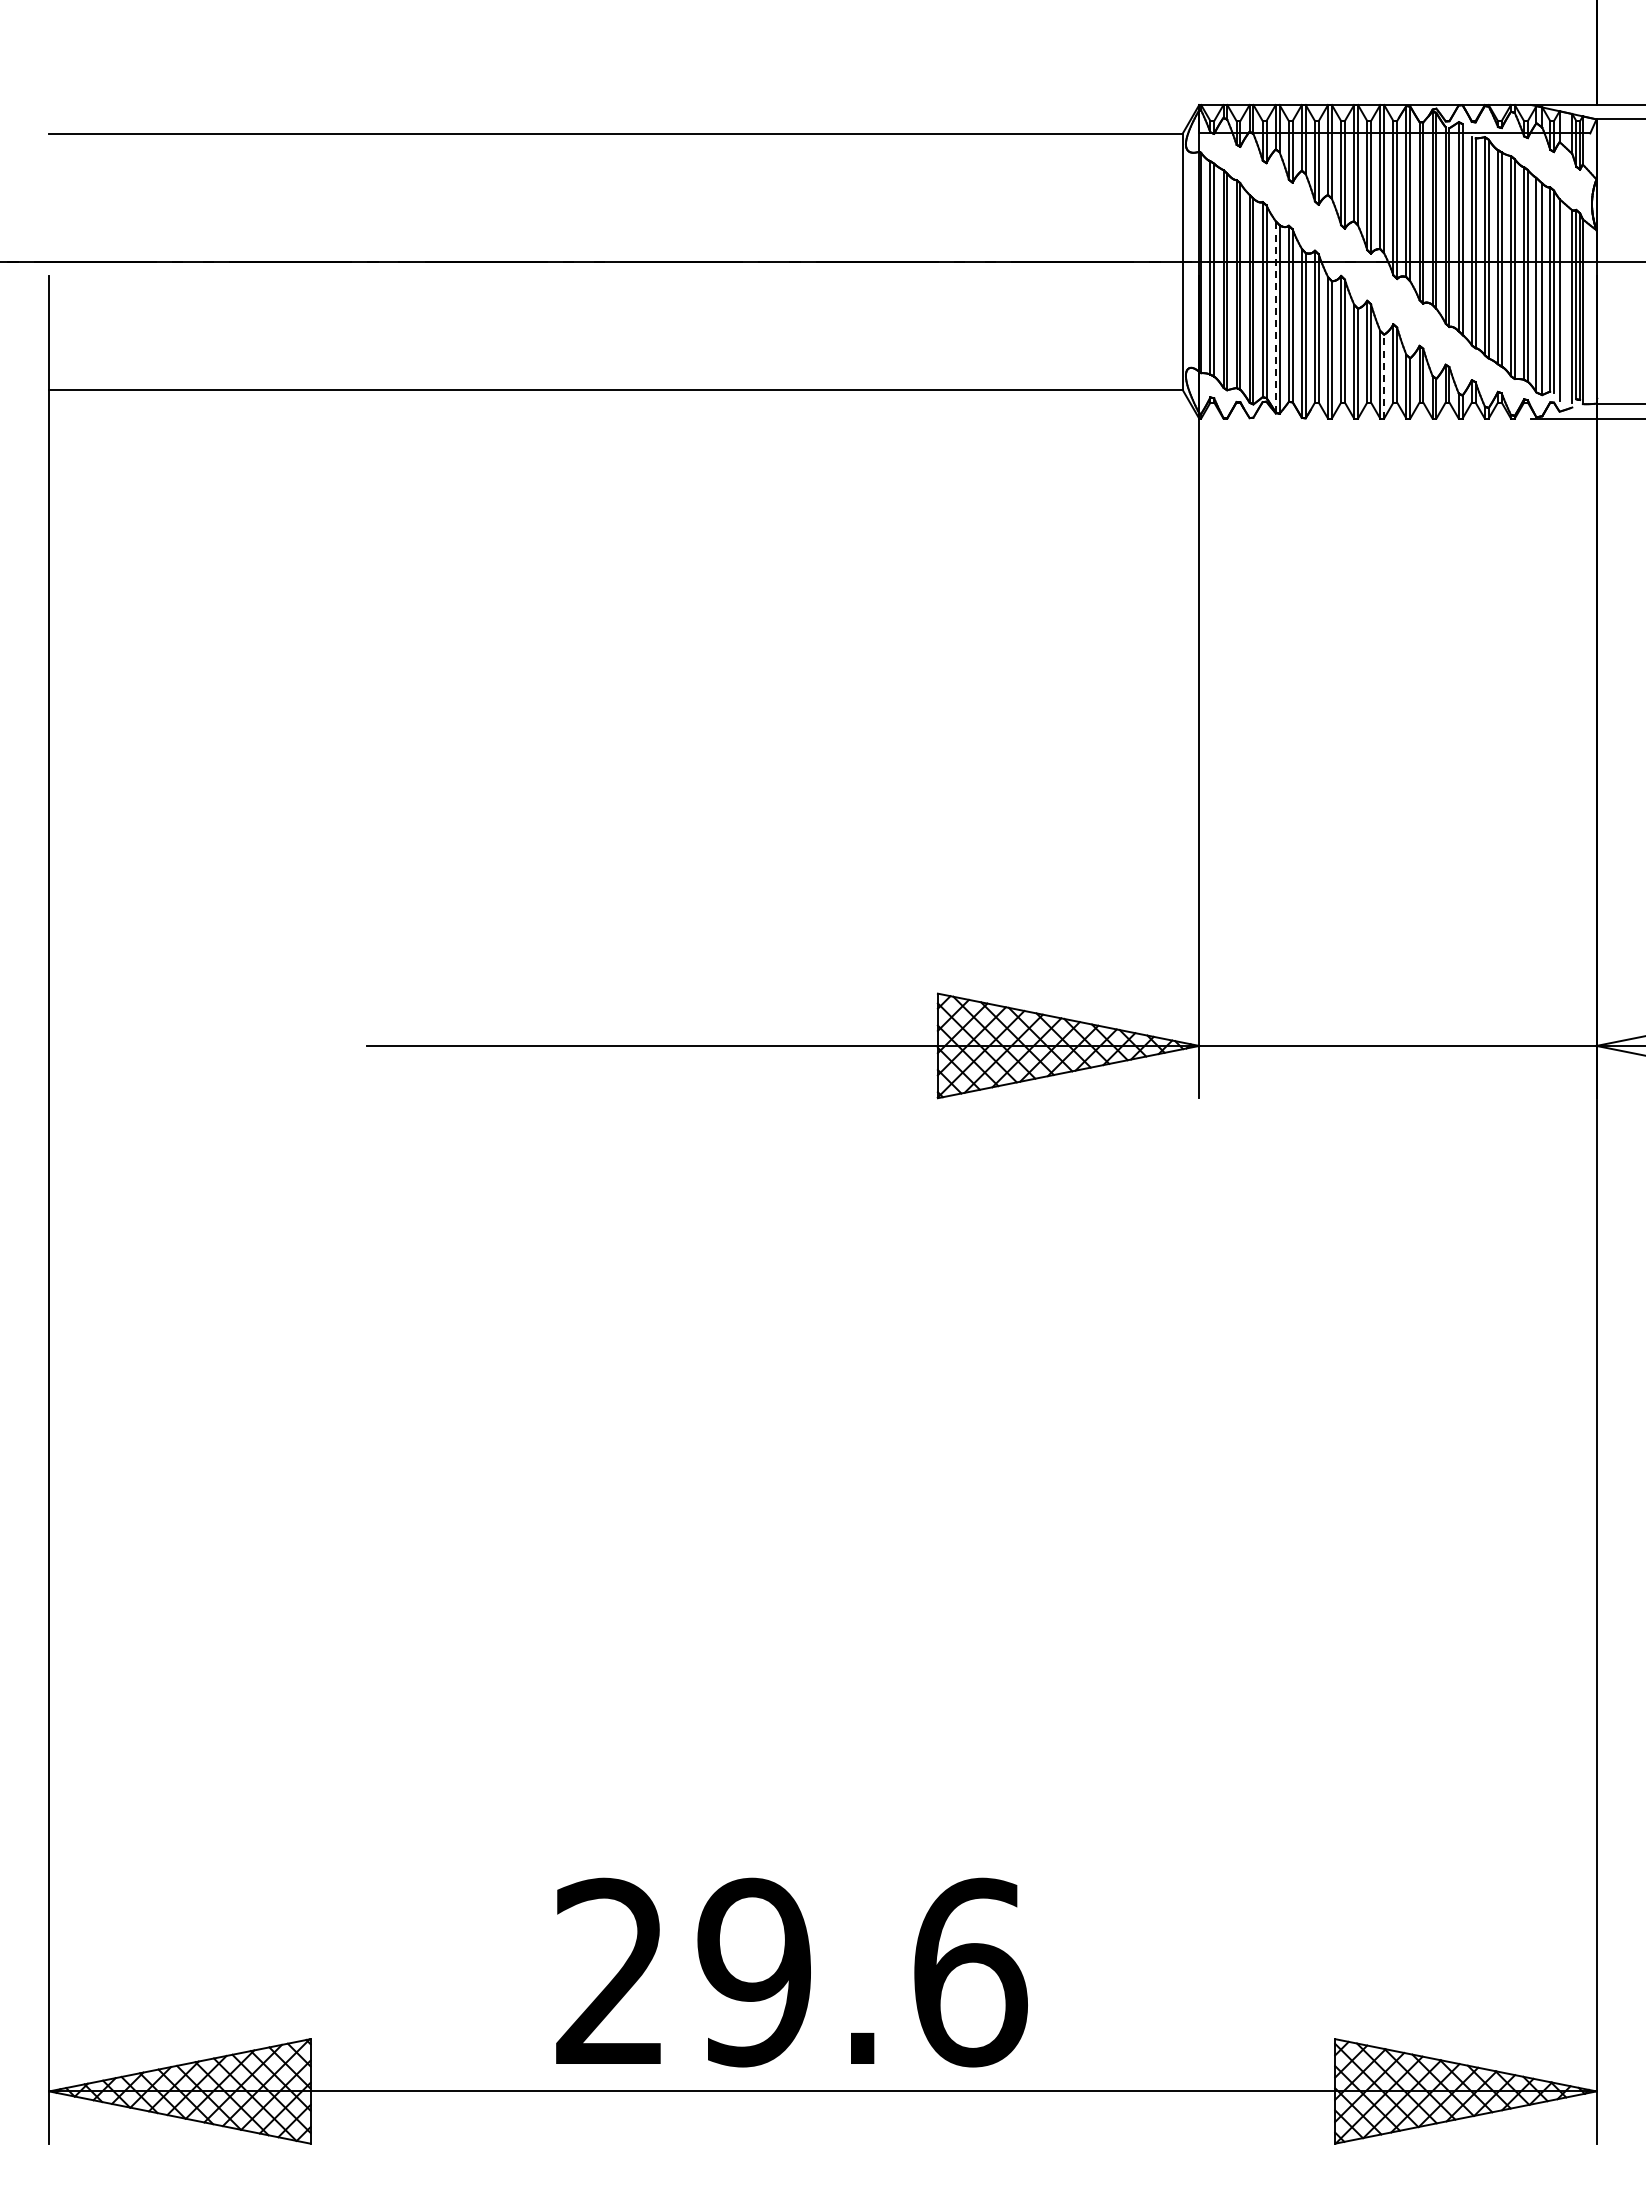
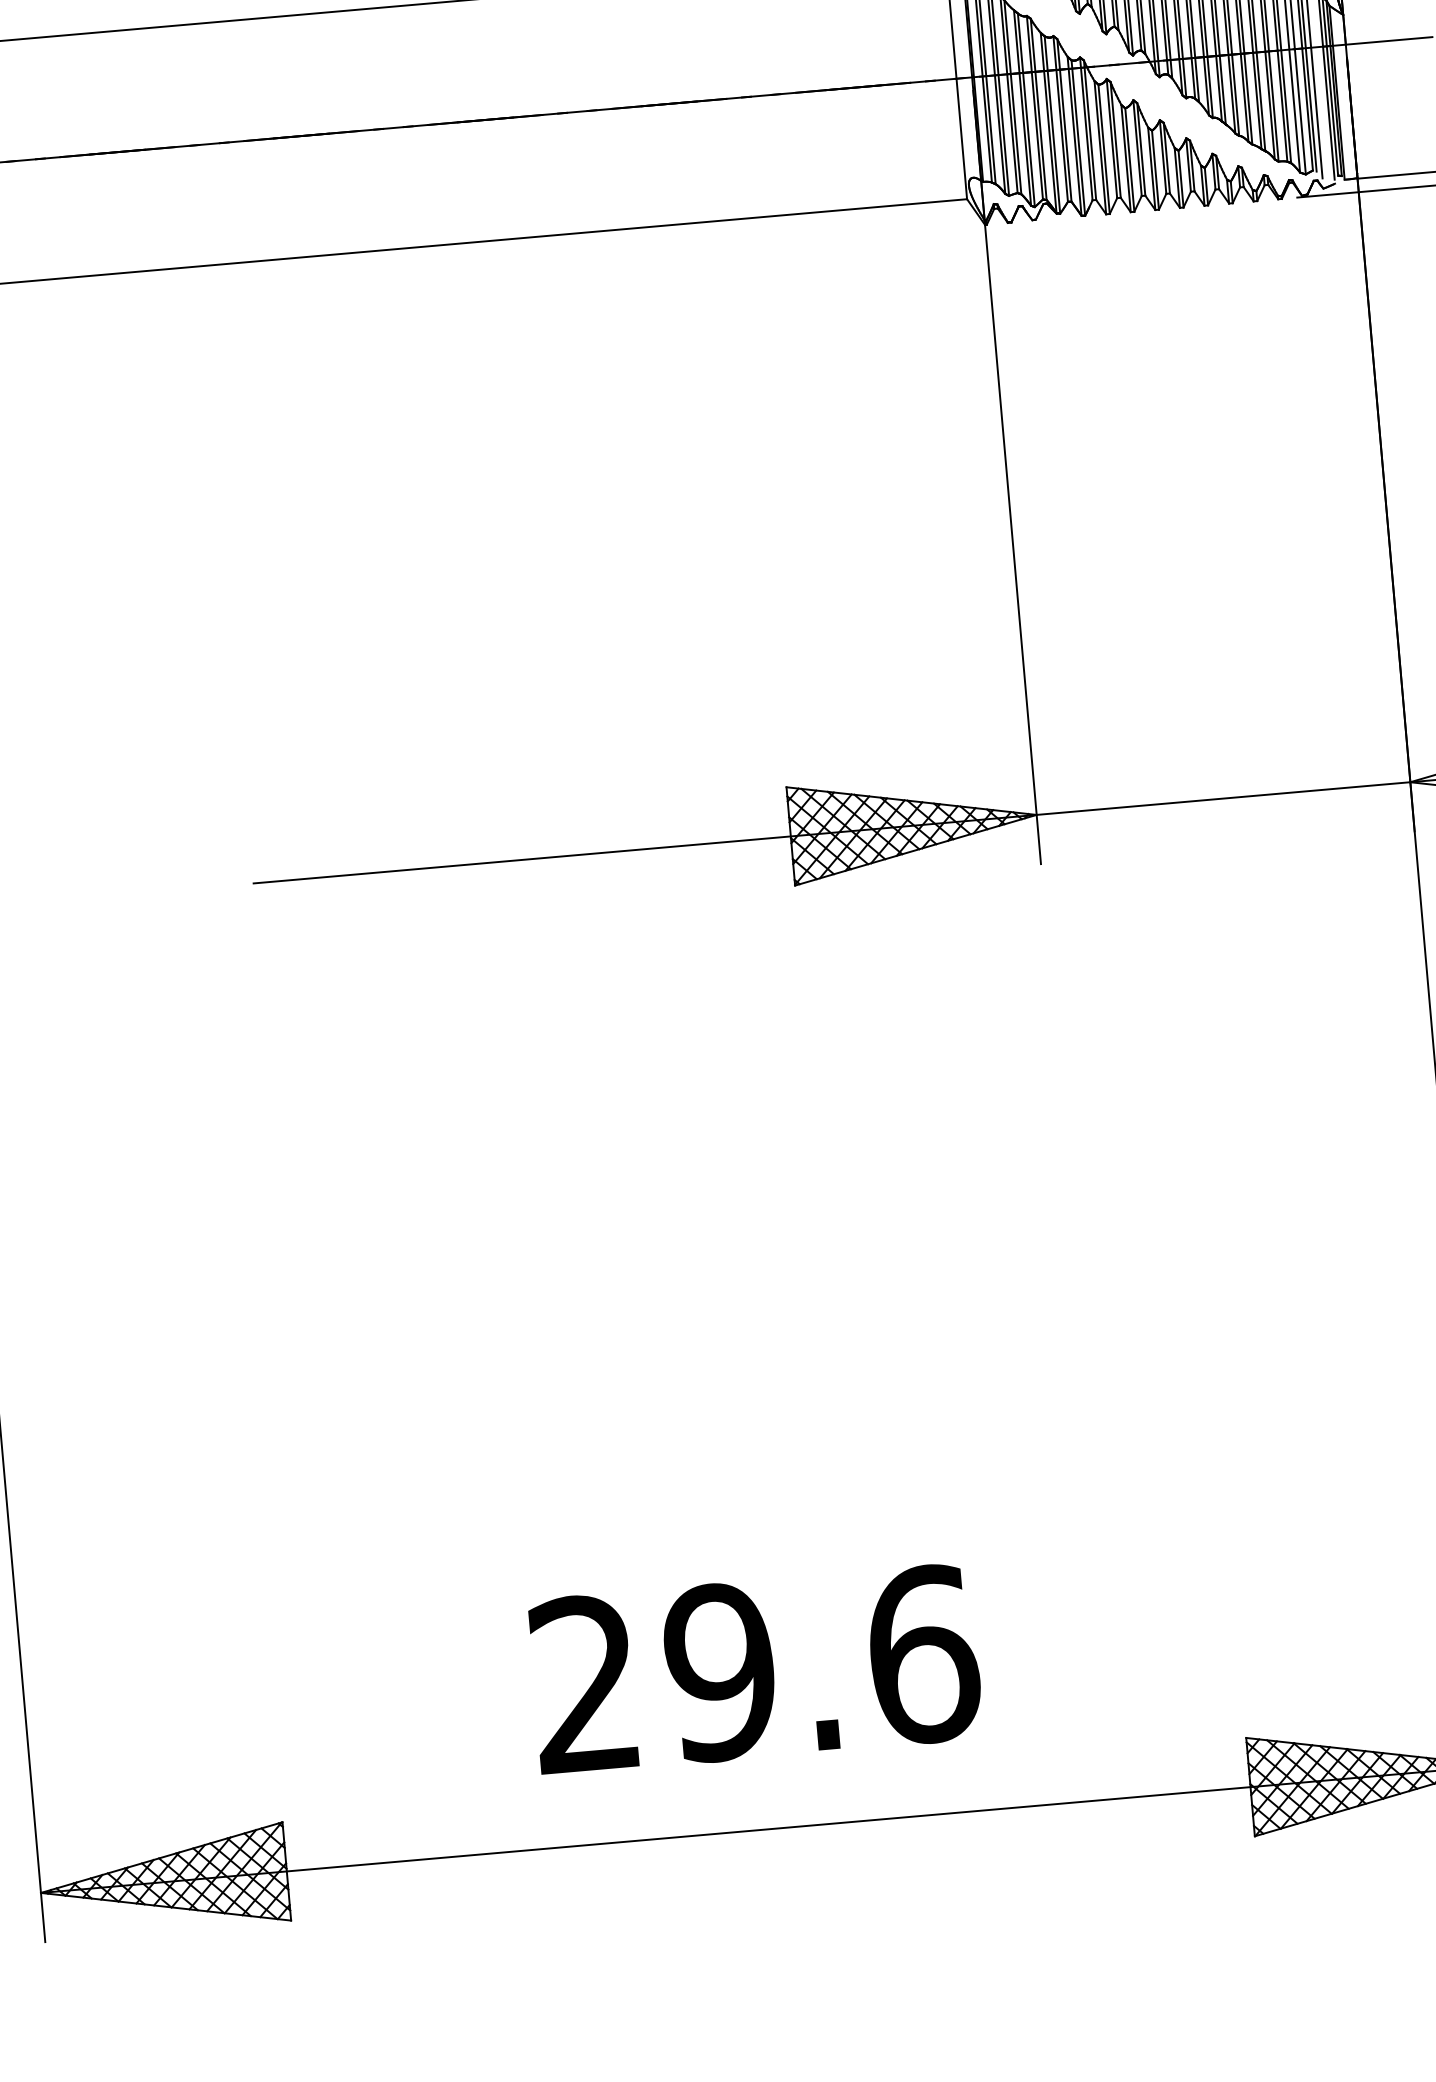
line: (1275, 316) -> (1048, 122), dashed -> solid
line: (1384, 376) -> (1155, 170), dashed -> solid
text: (791, 1972) -> (755, 1669), moved

